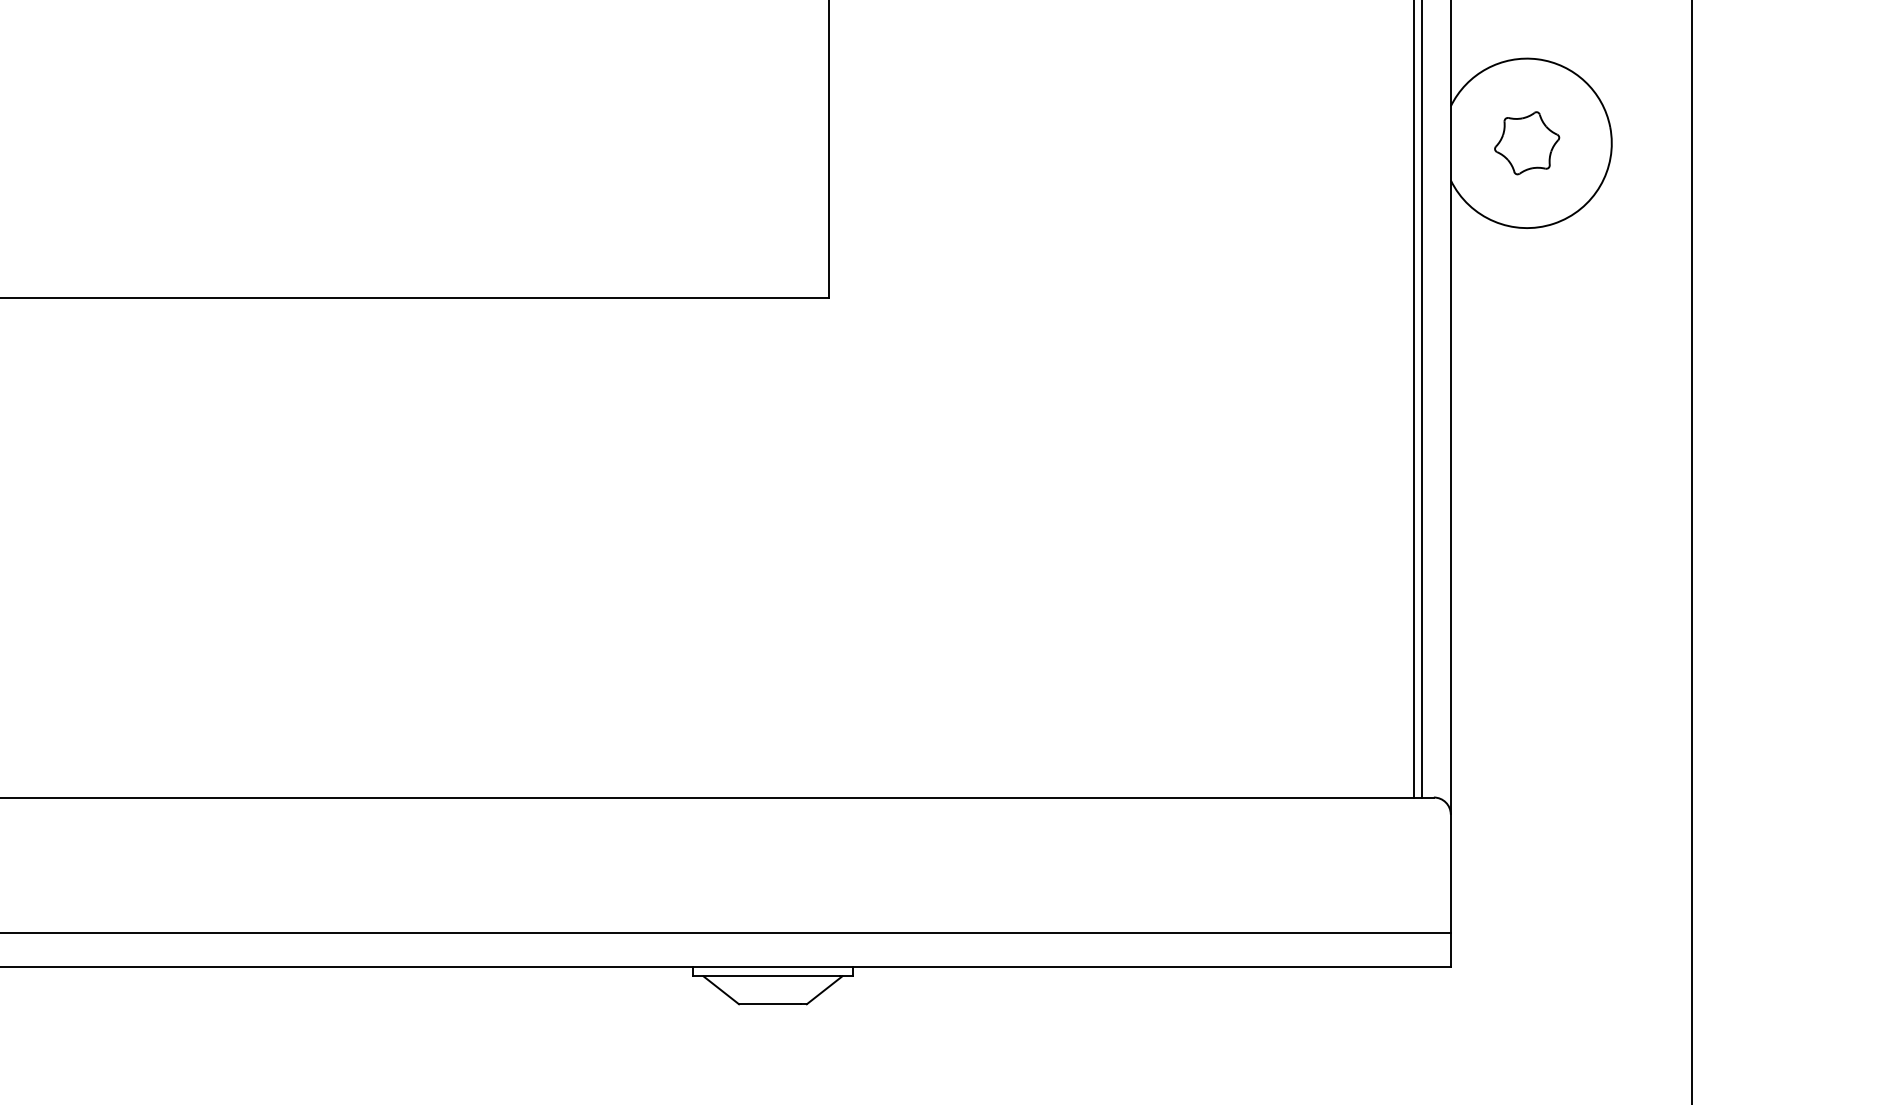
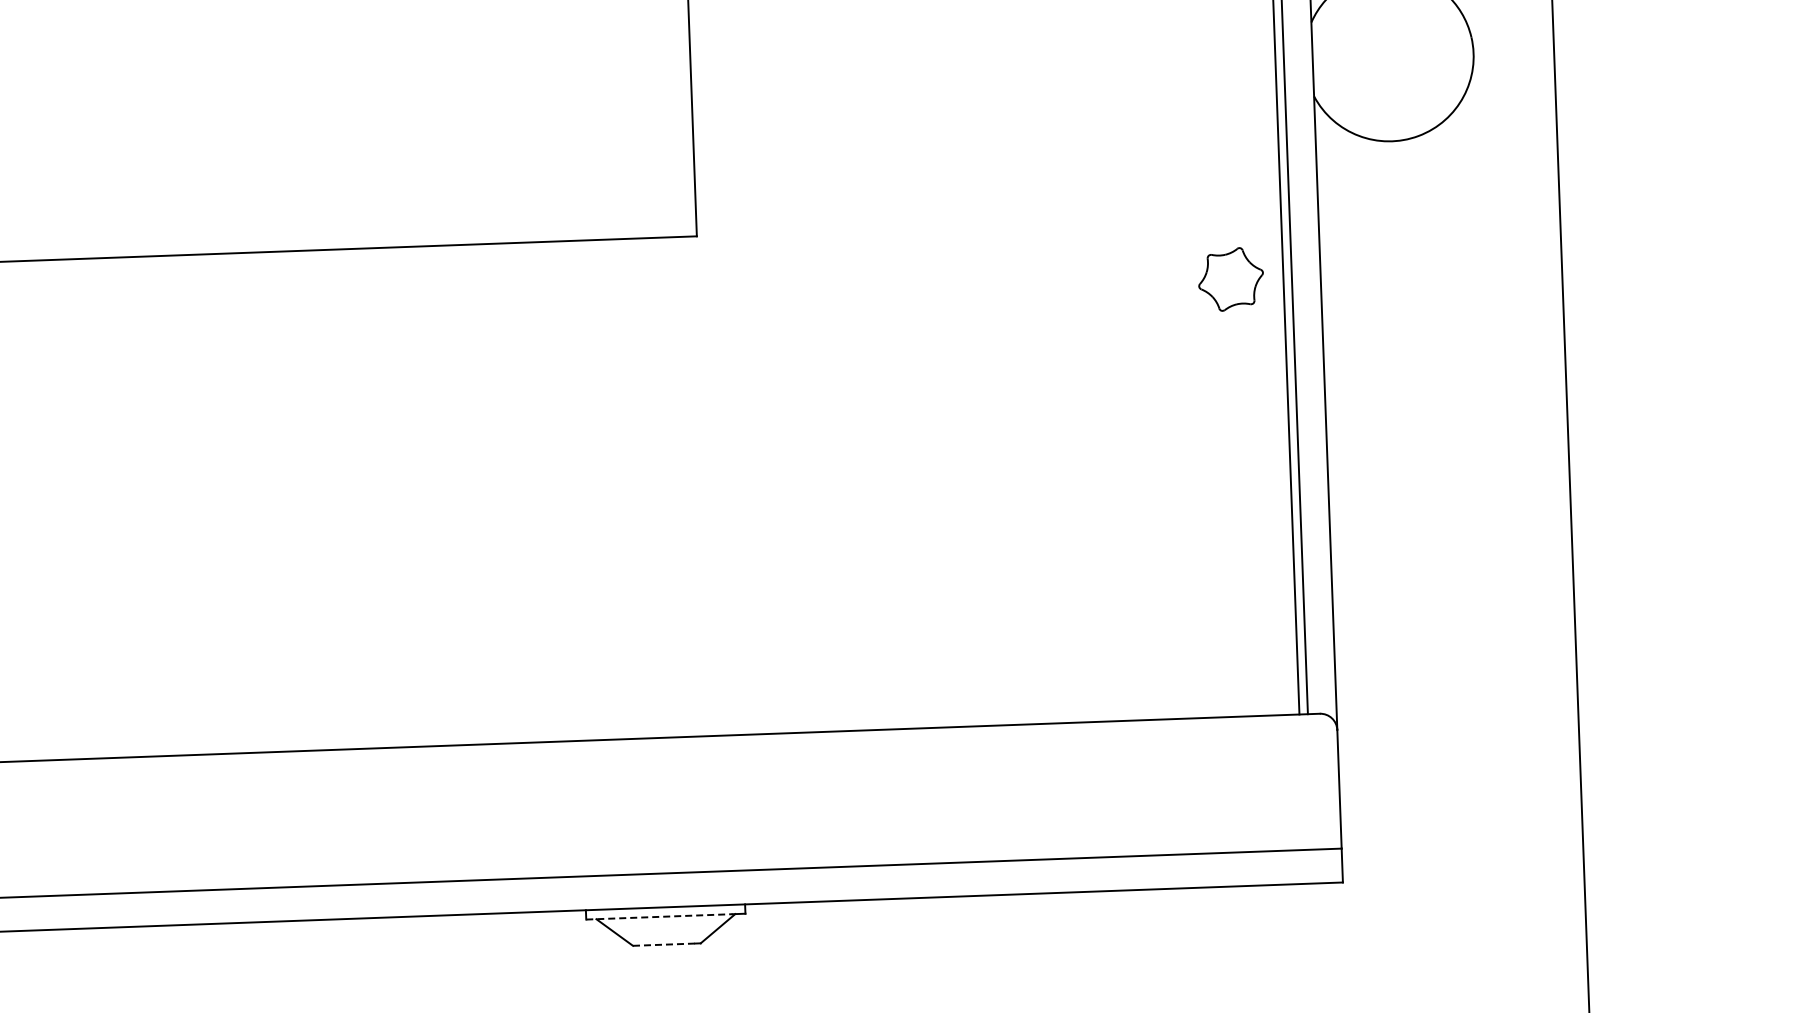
part: (1527, 143) -> (1231, 279), moved
line: (767, 976) -> (660, 917), solid -> dashed
line: (770, 1004) -> (664, 944), solid -> dashed

